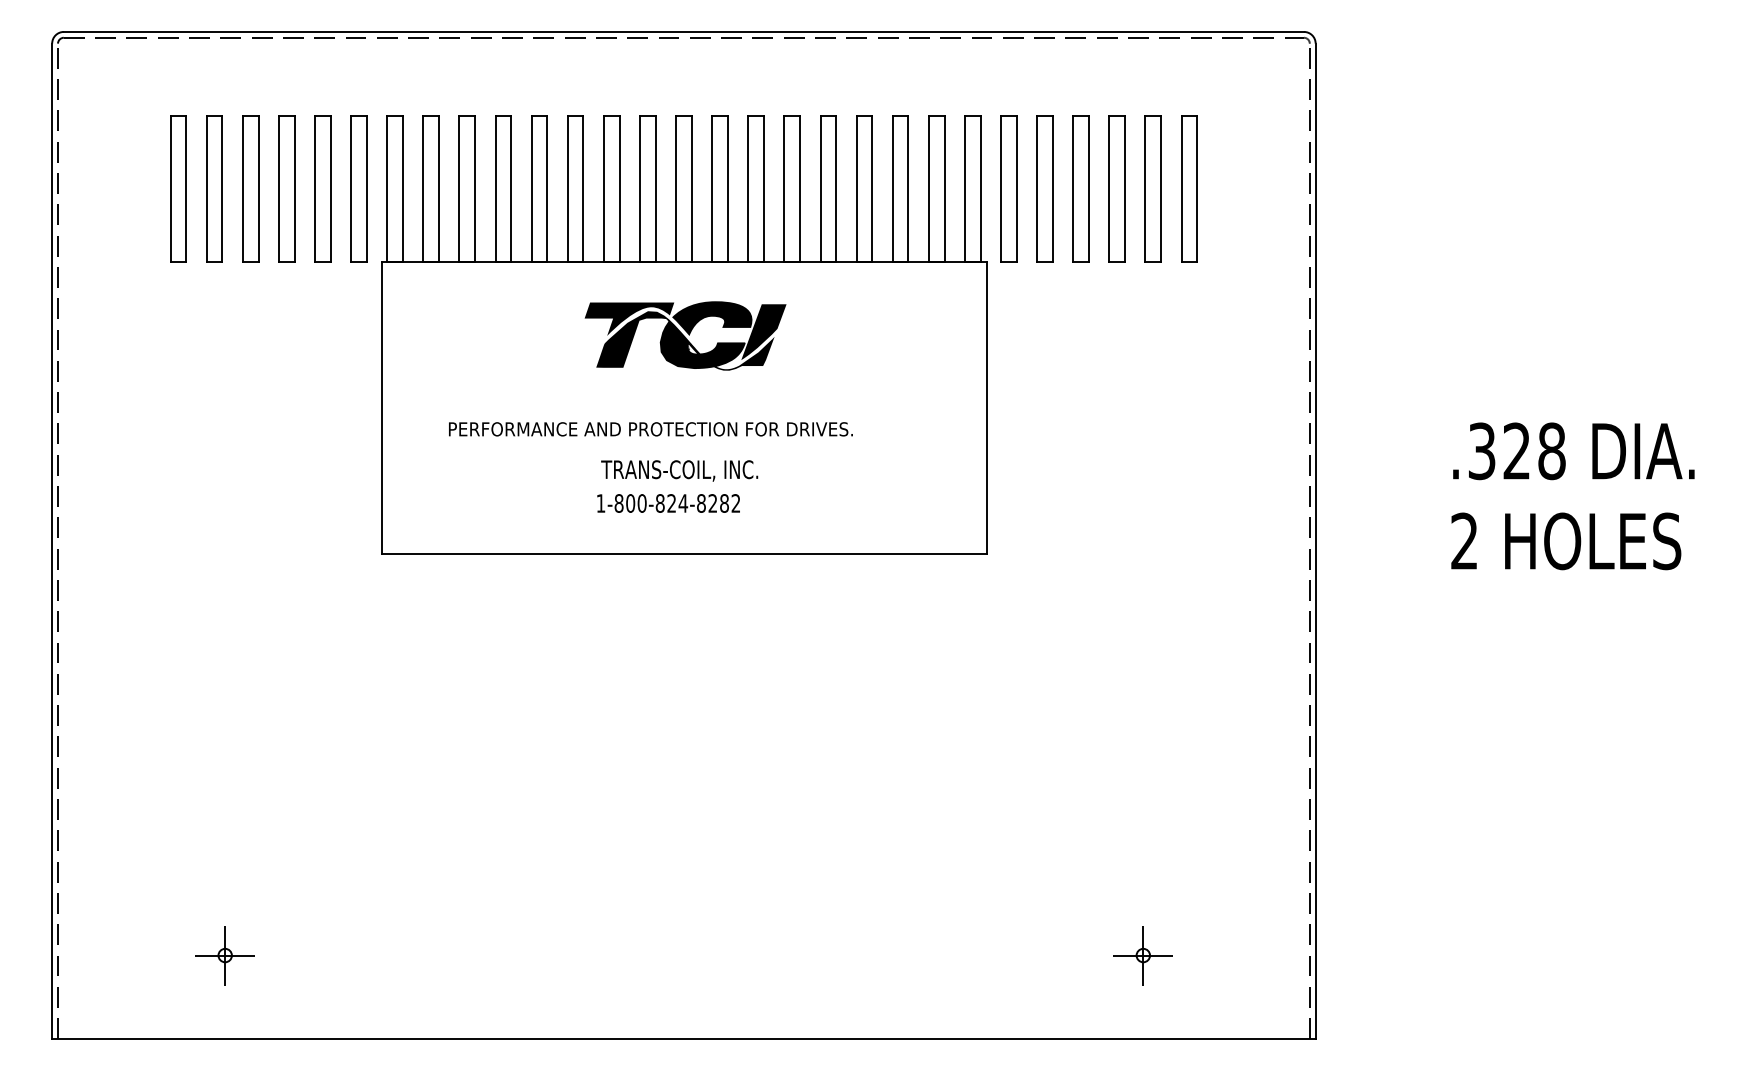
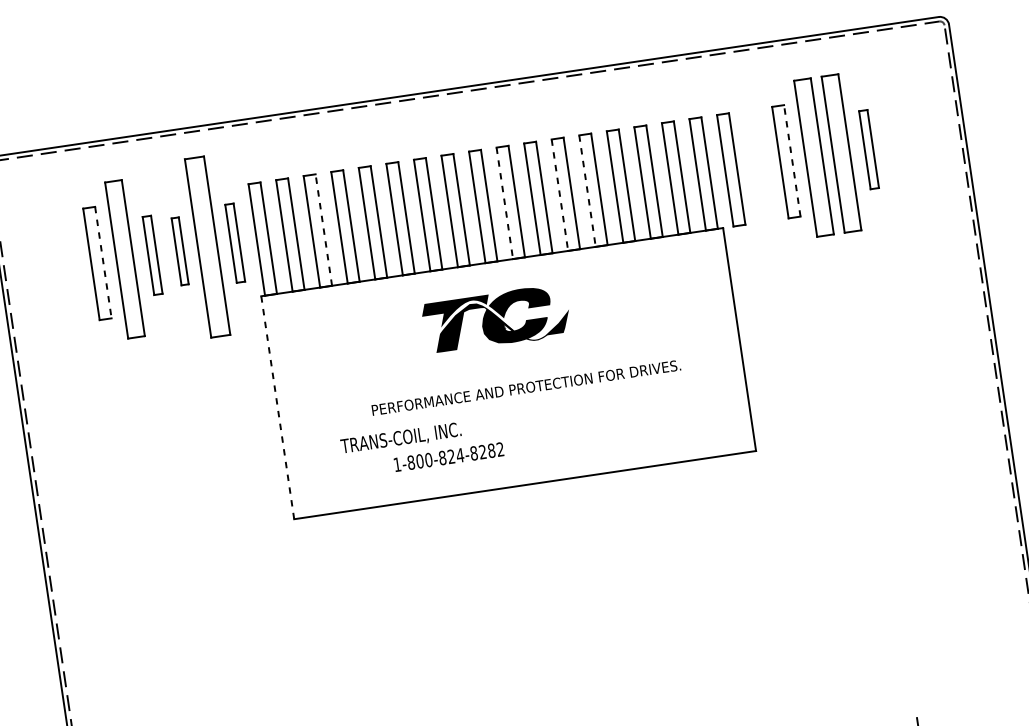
part: (214, 188) -> (124, 259), size x1.4
part: (250, 188) -> (152, 255), size x0.7
part: (286, 188) -> (179, 251), size x0.6
part: (322, 188) -> (207, 247), size x1.6
part: (358, 188) -> (234, 243), size x0.7
line: (475, 188) -> (324, 229), solid -> dashed
part: (1044, 188) -> (758, 165), removed
line: (1088, 188) -> (791, 160), solid -> dashed
part: (1116, 188) -> (813, 157), size x1.4
part: (1152, 188) -> (840, 153), size x1.4
part: (1189, 188) -> (869, 149), size x0.7
line: (186, 189) -> (103, 263), solid -> dashed
line: (712, 189) -> (505, 203), solid -> dashed
line: (784, 189) -> (560, 195), solid -> dashed
line: (820, 189) -> (587, 191), solid -> dashed
fill: (763, 332) -> (560, 307), removed
line: (382, 407) -> (277, 407), solid -> dashed
text: (650, 429) -> (526, 388), moved
text: (679, 470) -> (400, 438), moved
text: (668, 503) -> (448, 457), moved

